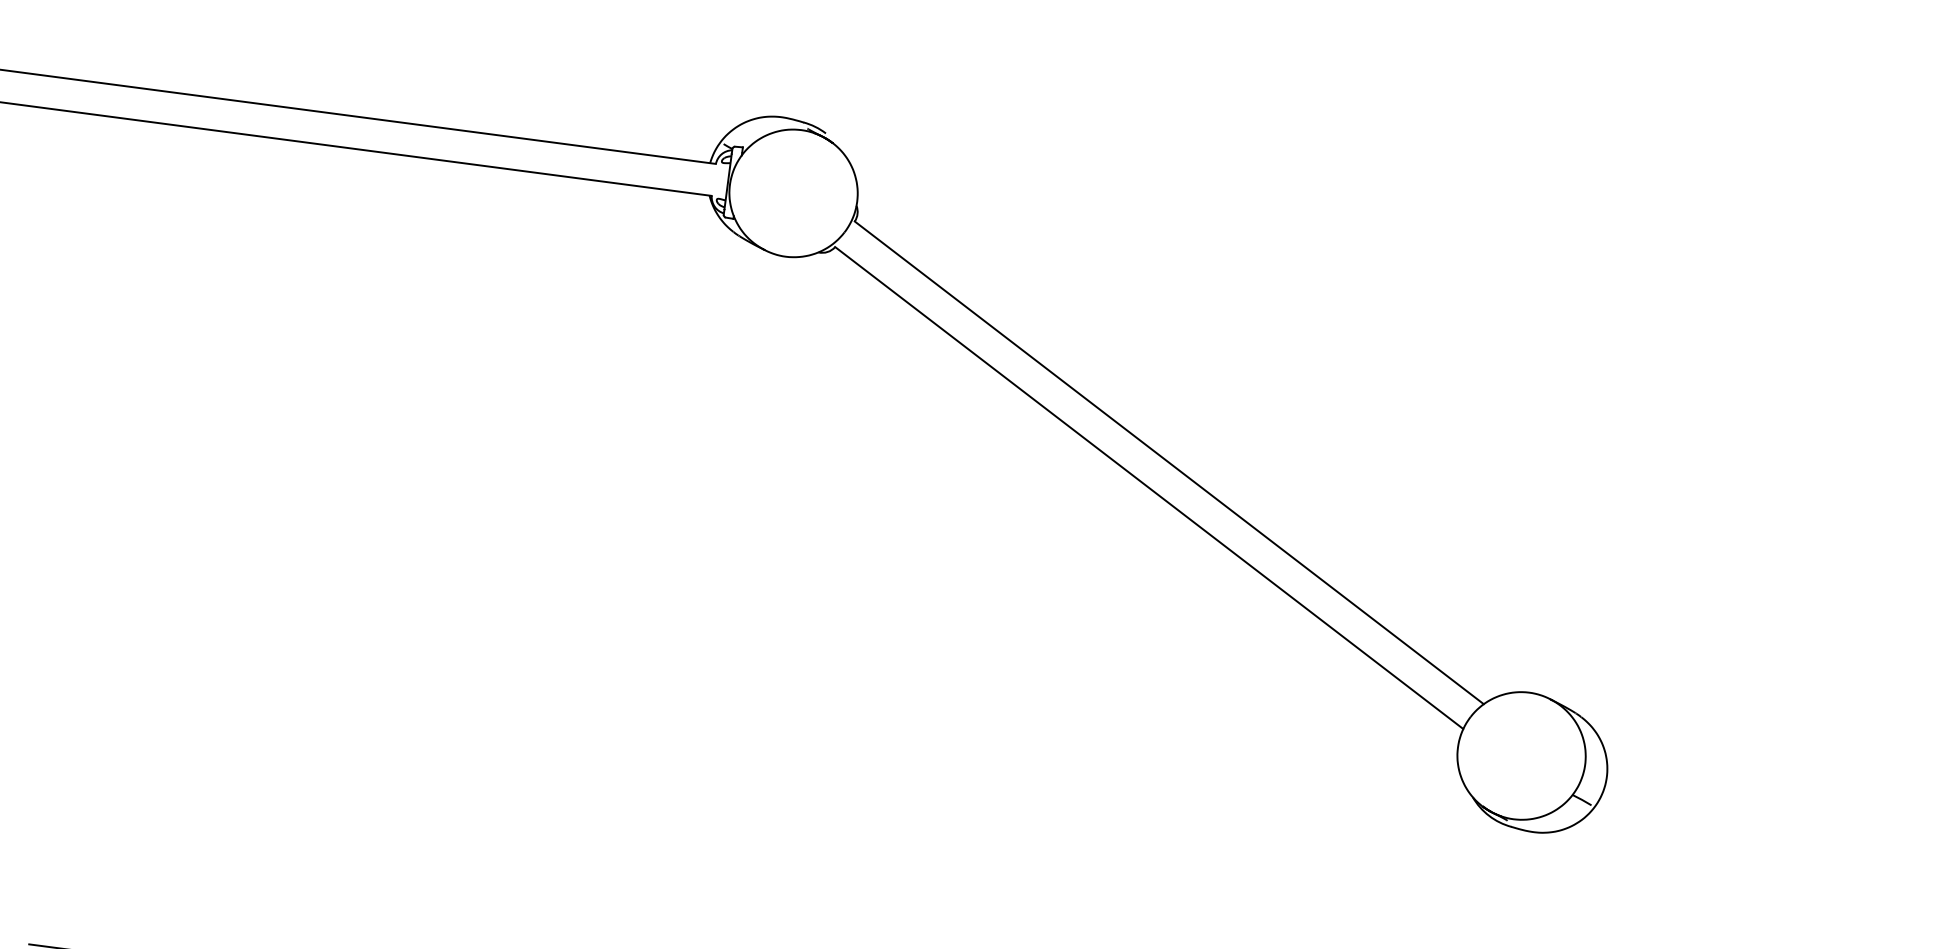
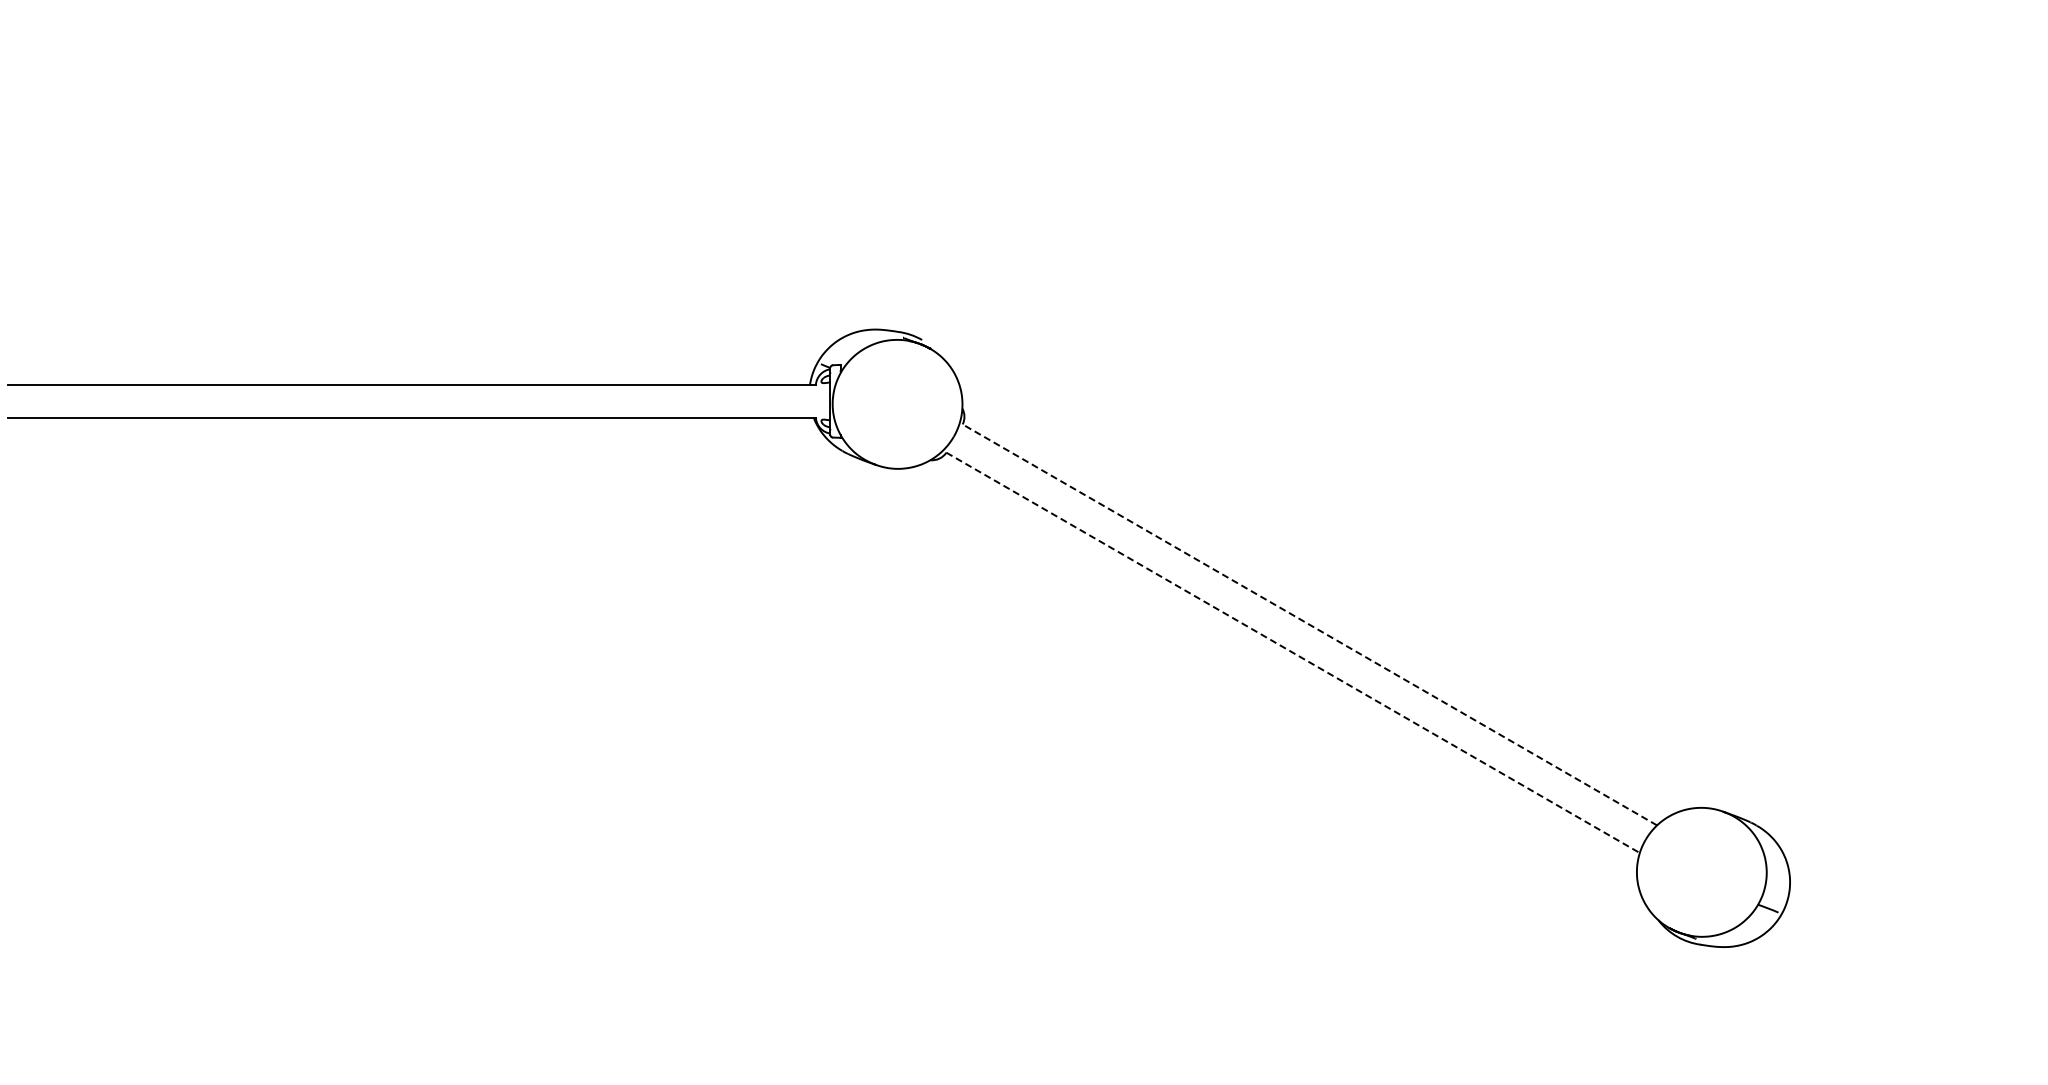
line: (1168, 462) -> (1309, 624), solid -> dashed
line: (1149, 488) -> (1293, 653), solid -> dashed

